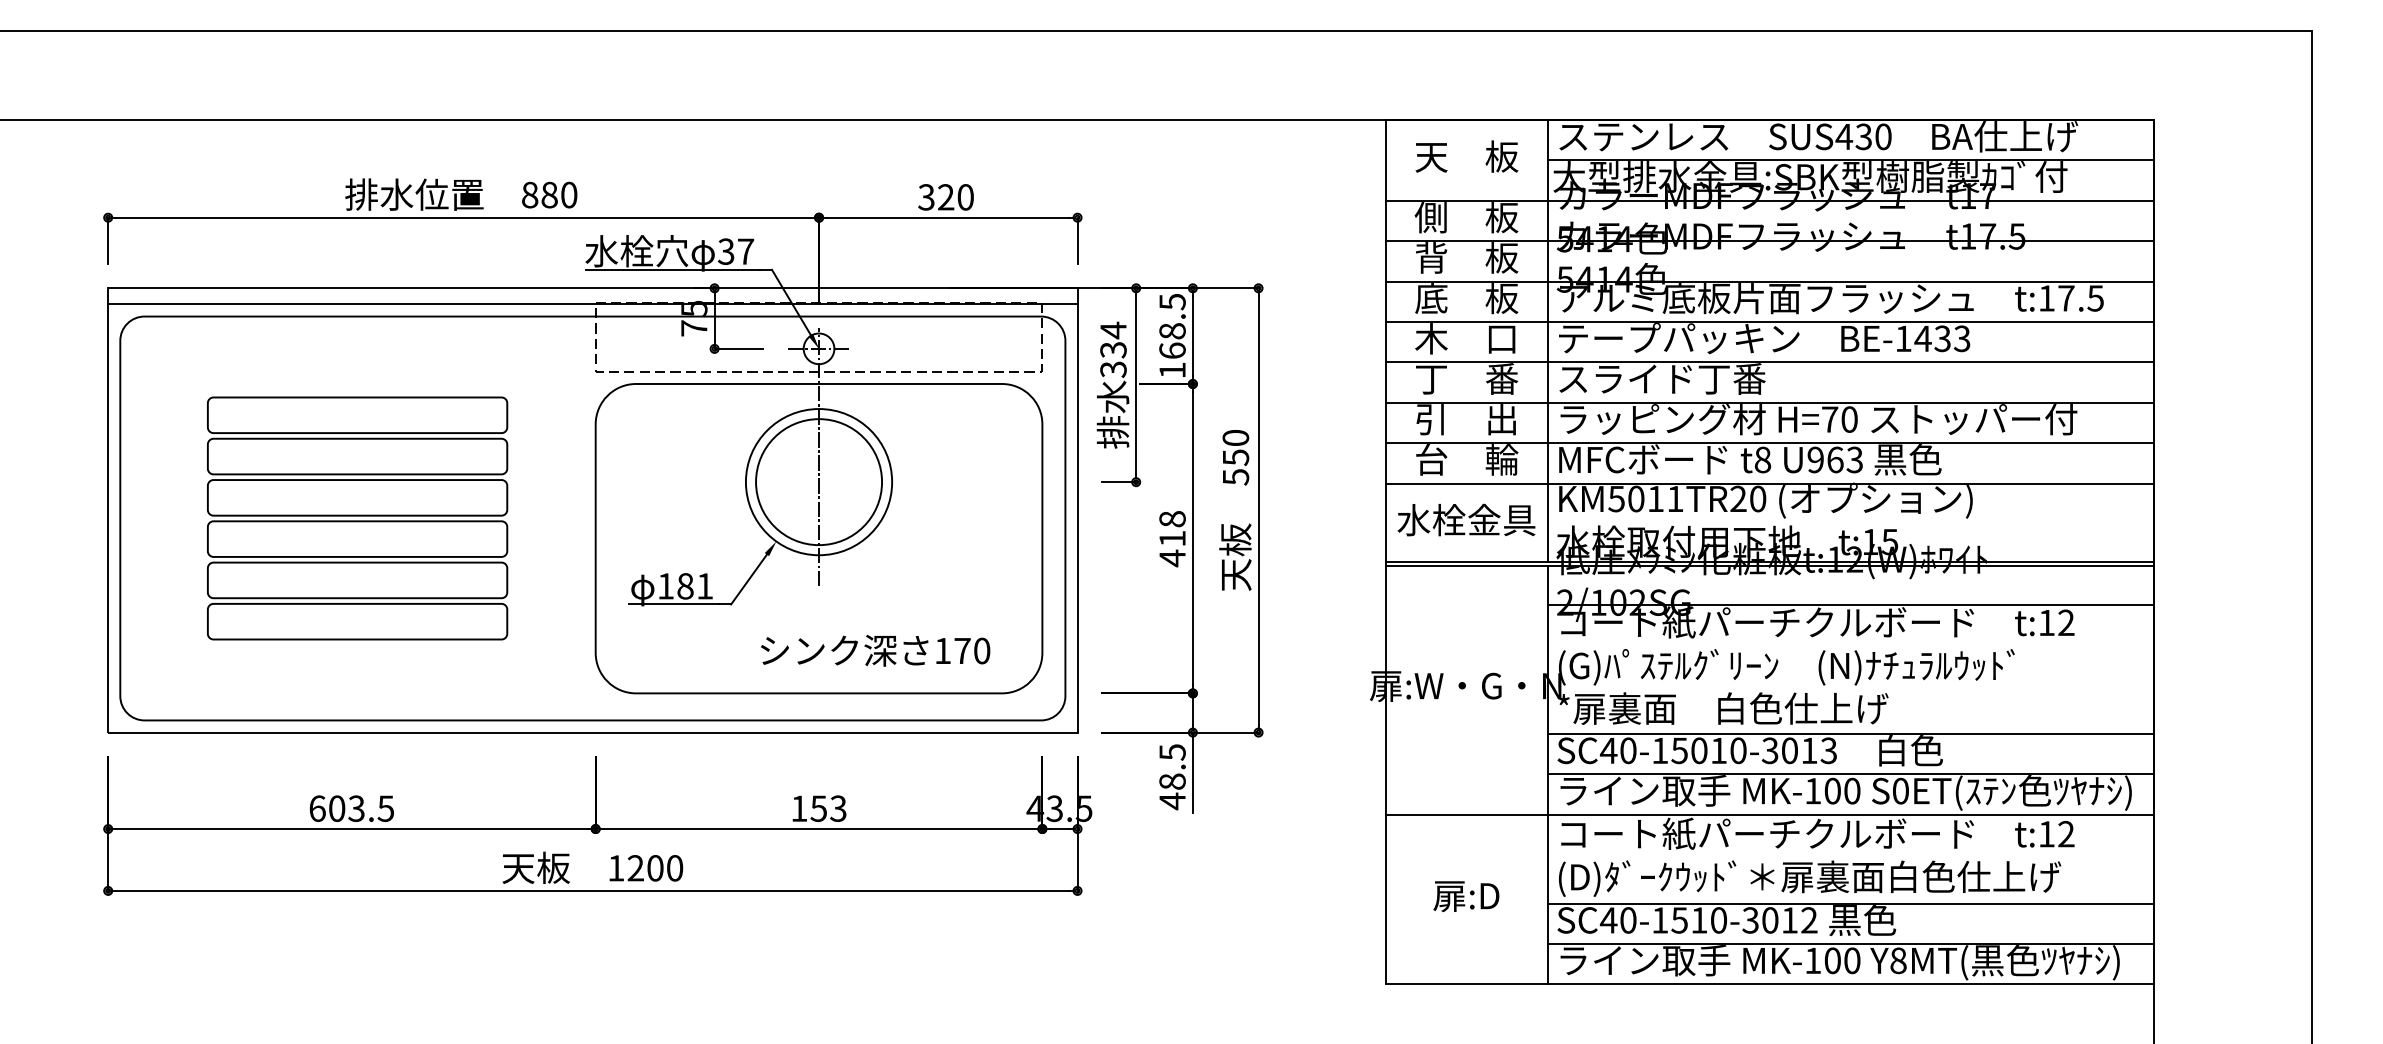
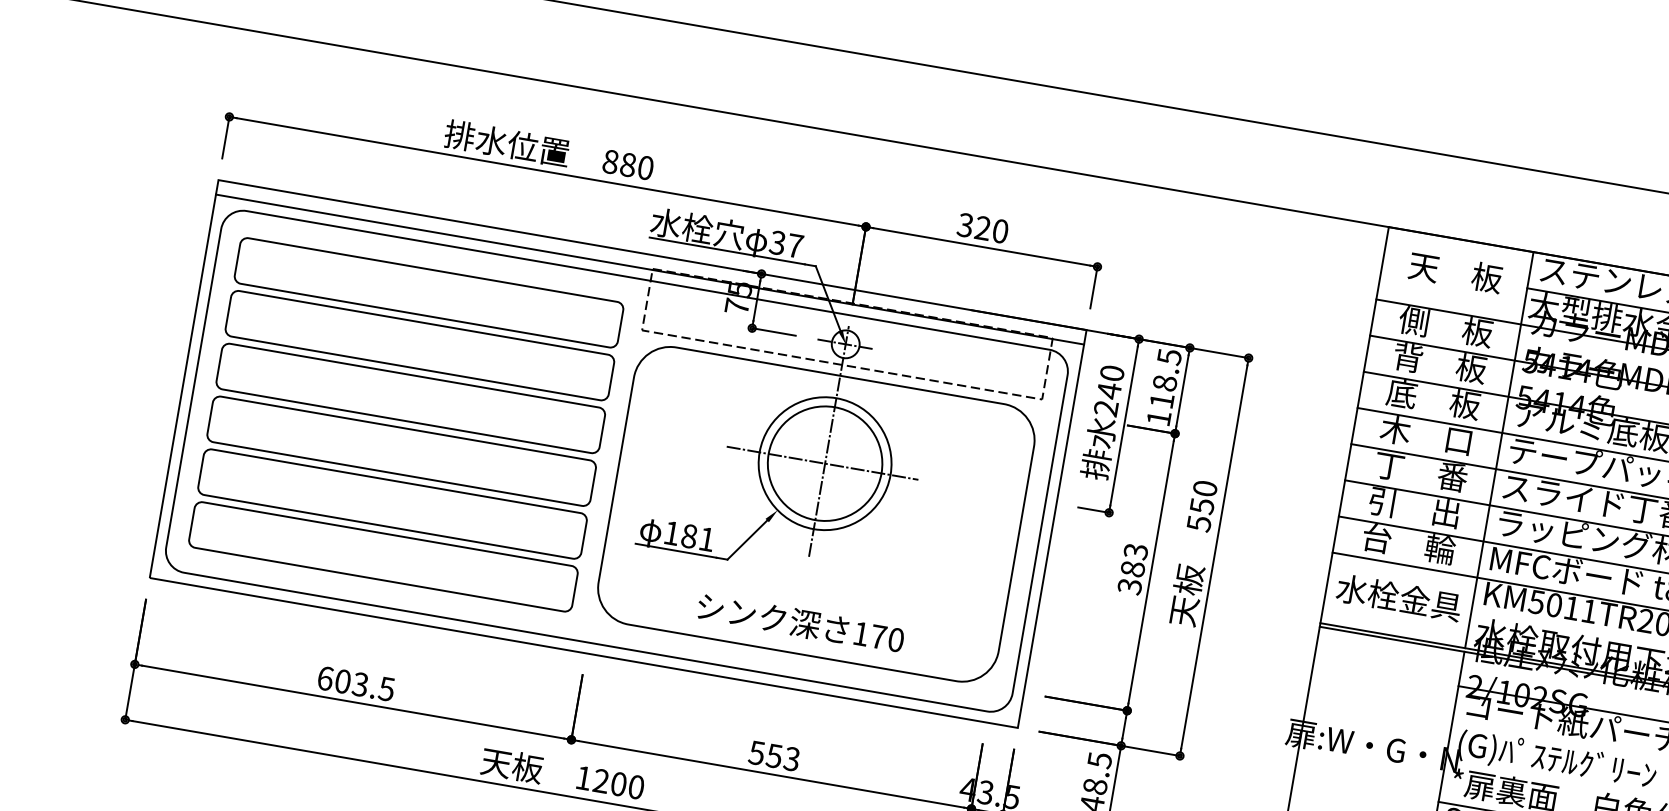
text: (1113, 349) -> (1109, 390), 334 -> 240
text: (1172, 350) -> (1162, 400), 168.5 -> 118.5
line: (816, 482) -> (822, 463), added
part: (357, 518) -> (406, 424), size x1.43
text: (1172, 539) -> (1132, 569), 418 -> 383
text: (875, 650) -> (800, 623), moved
text: (798, 808) -> (756, 752), 153 -> 553

